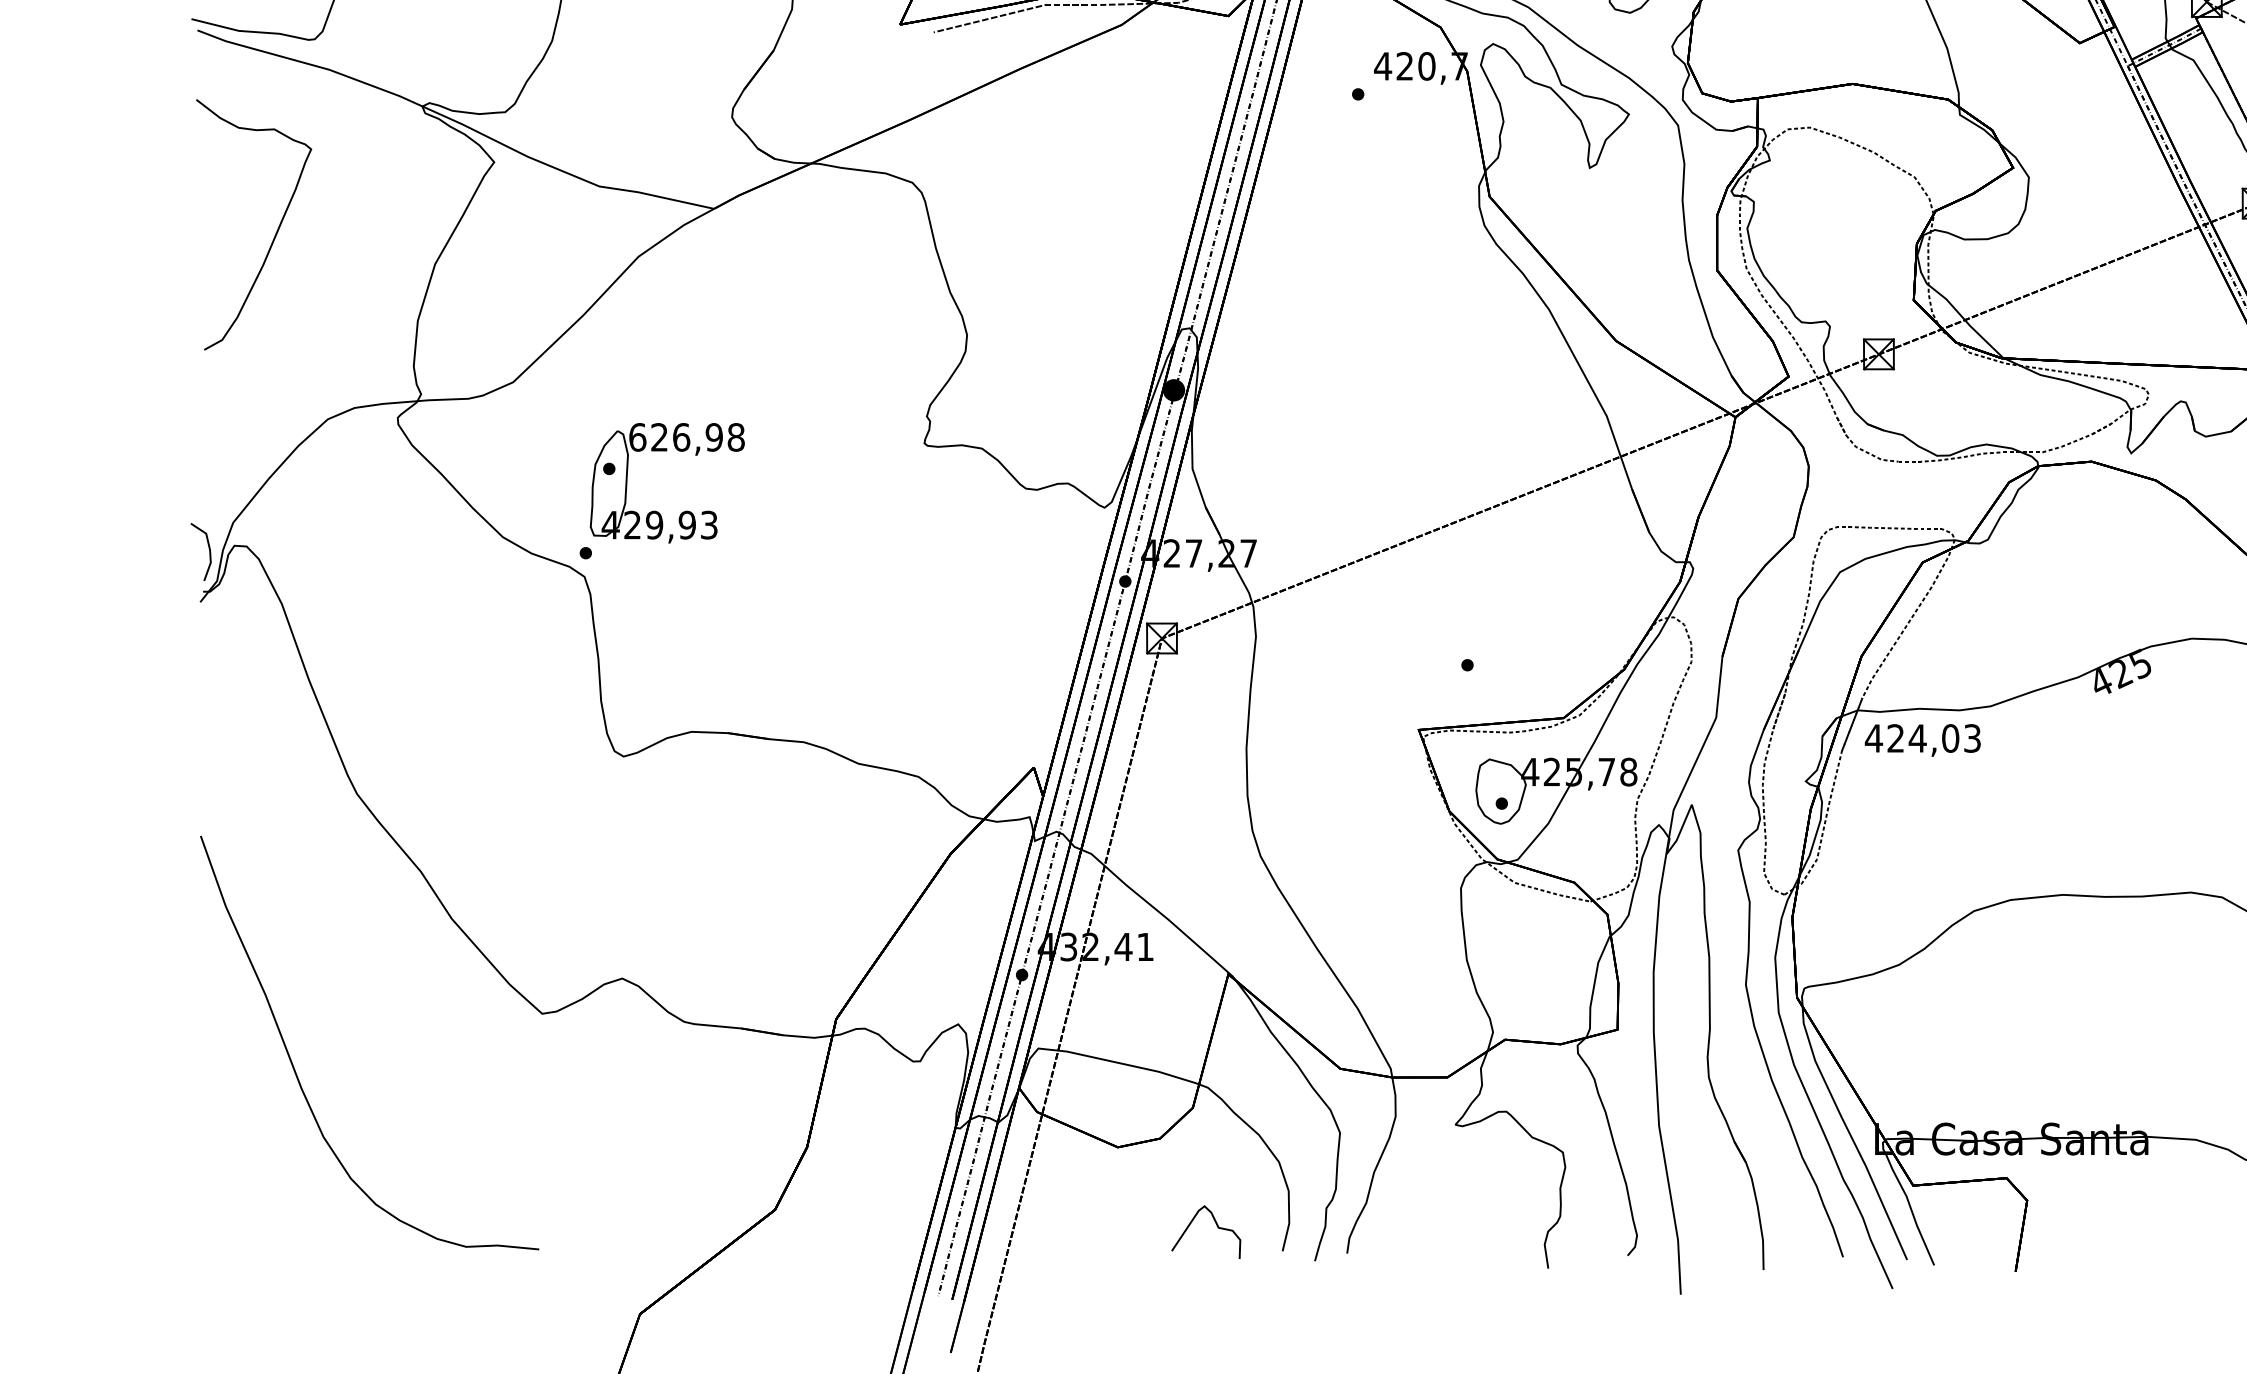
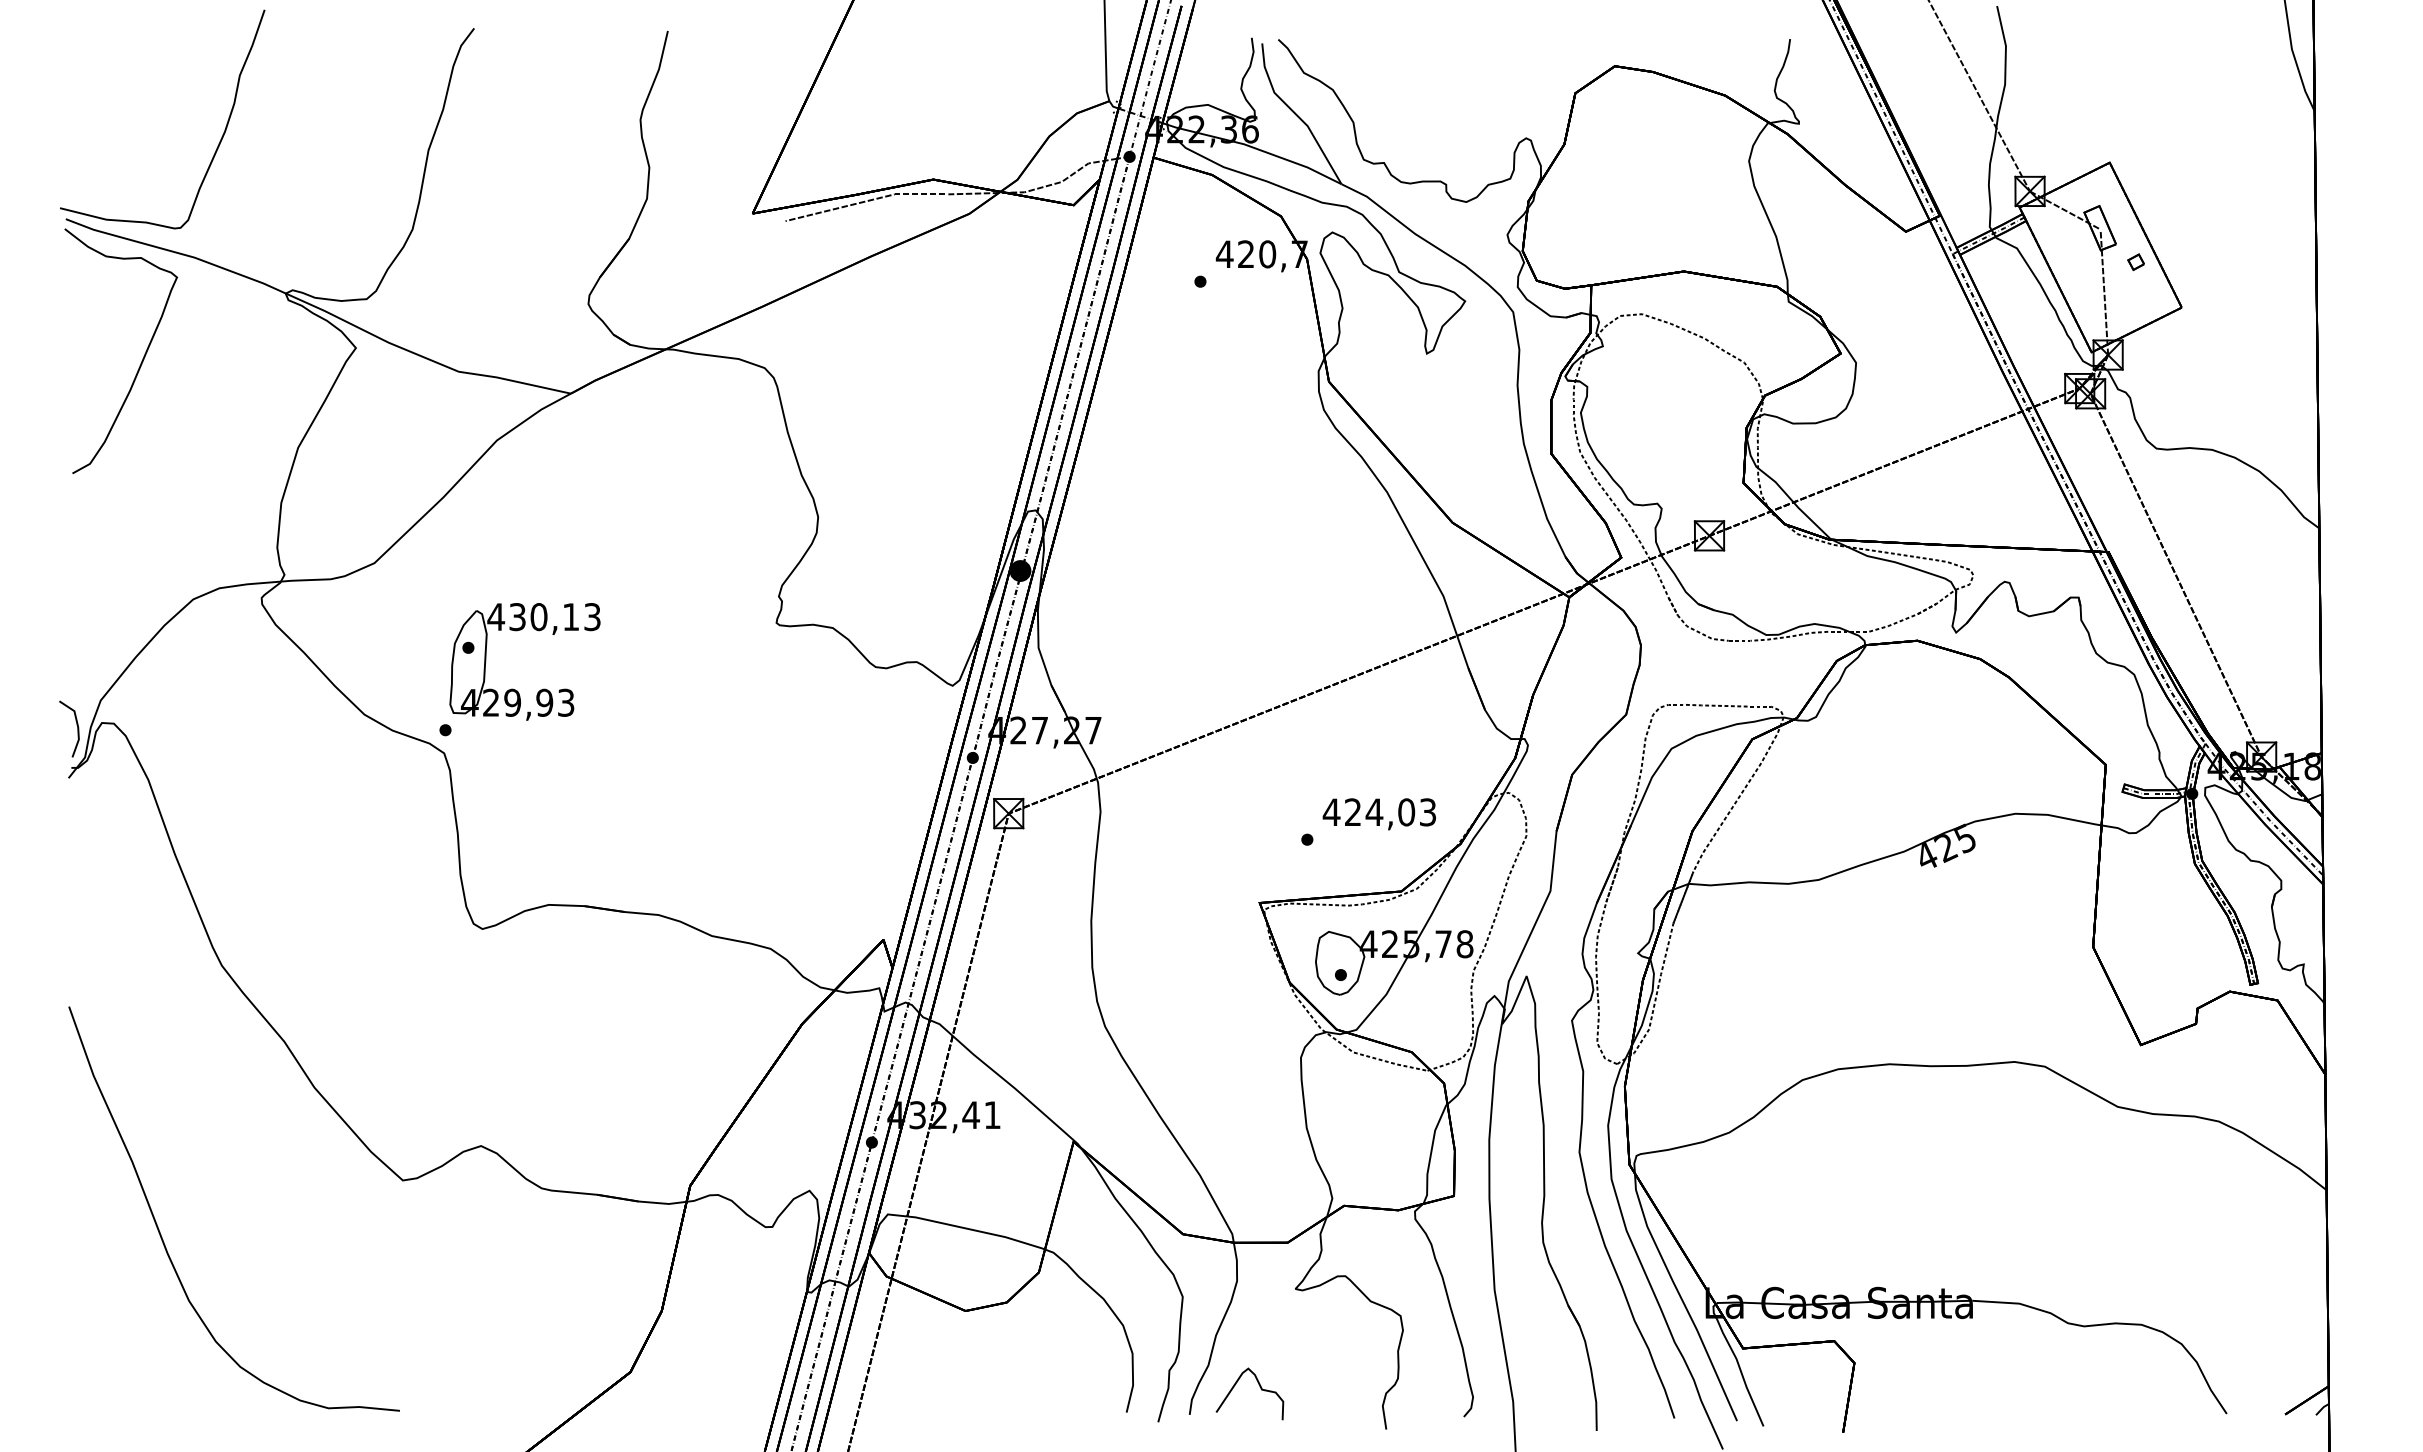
curve: (274, 234) -> (141, 360), moved
text: (686, 437) -> (543, 617), 626,98 -> 430,13
text: (1921, 740) -> (1378, 814), moved
curve: (1217, 1226) -> (1260, 1388), moved

